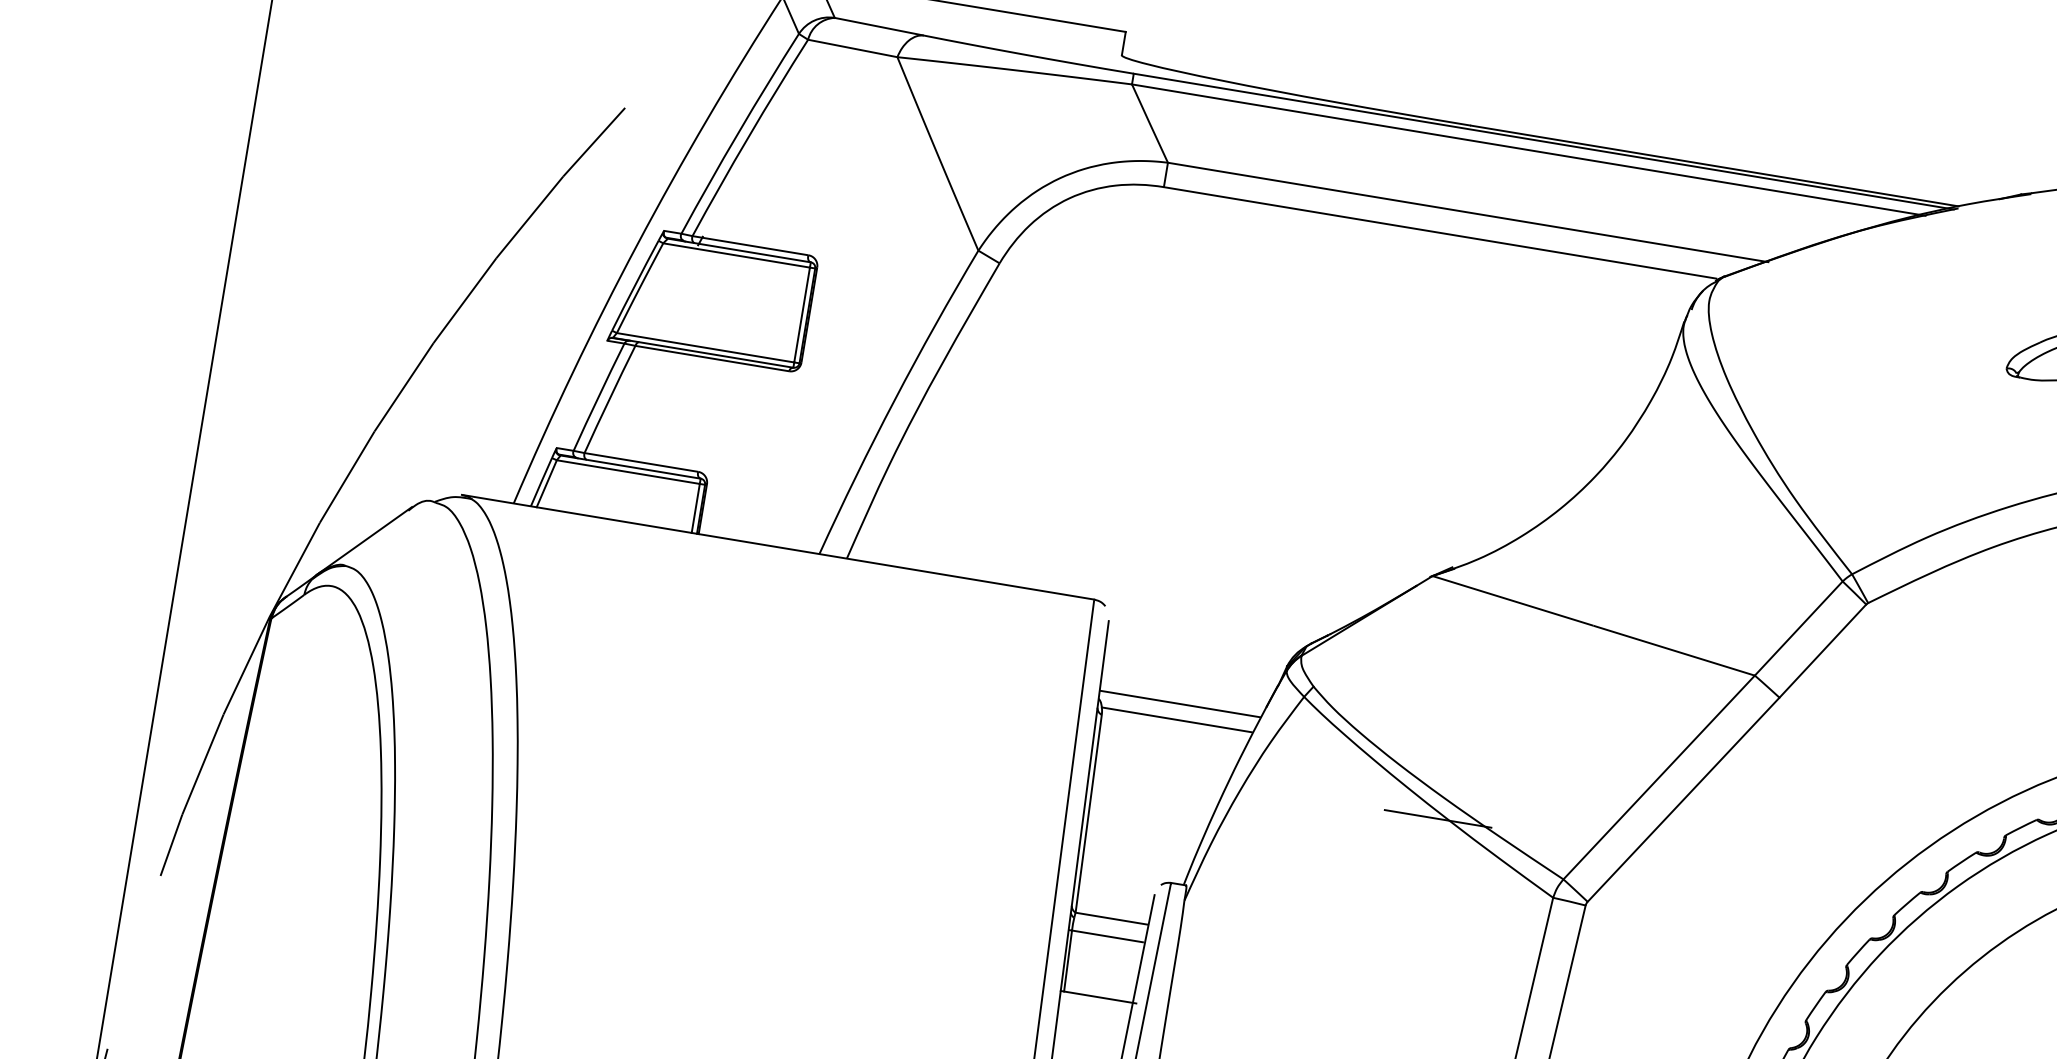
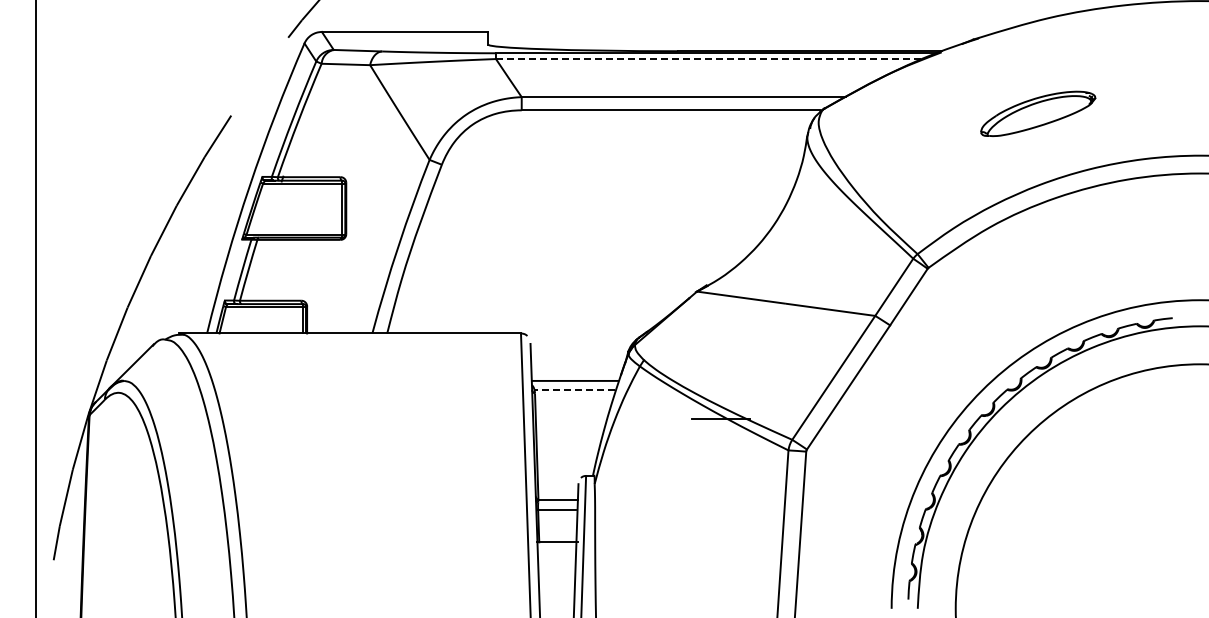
line: (1528, 150) -> (710, 59), solid -> dashed
line: (1176, 719) -> (574, 389), solid -> dashed

